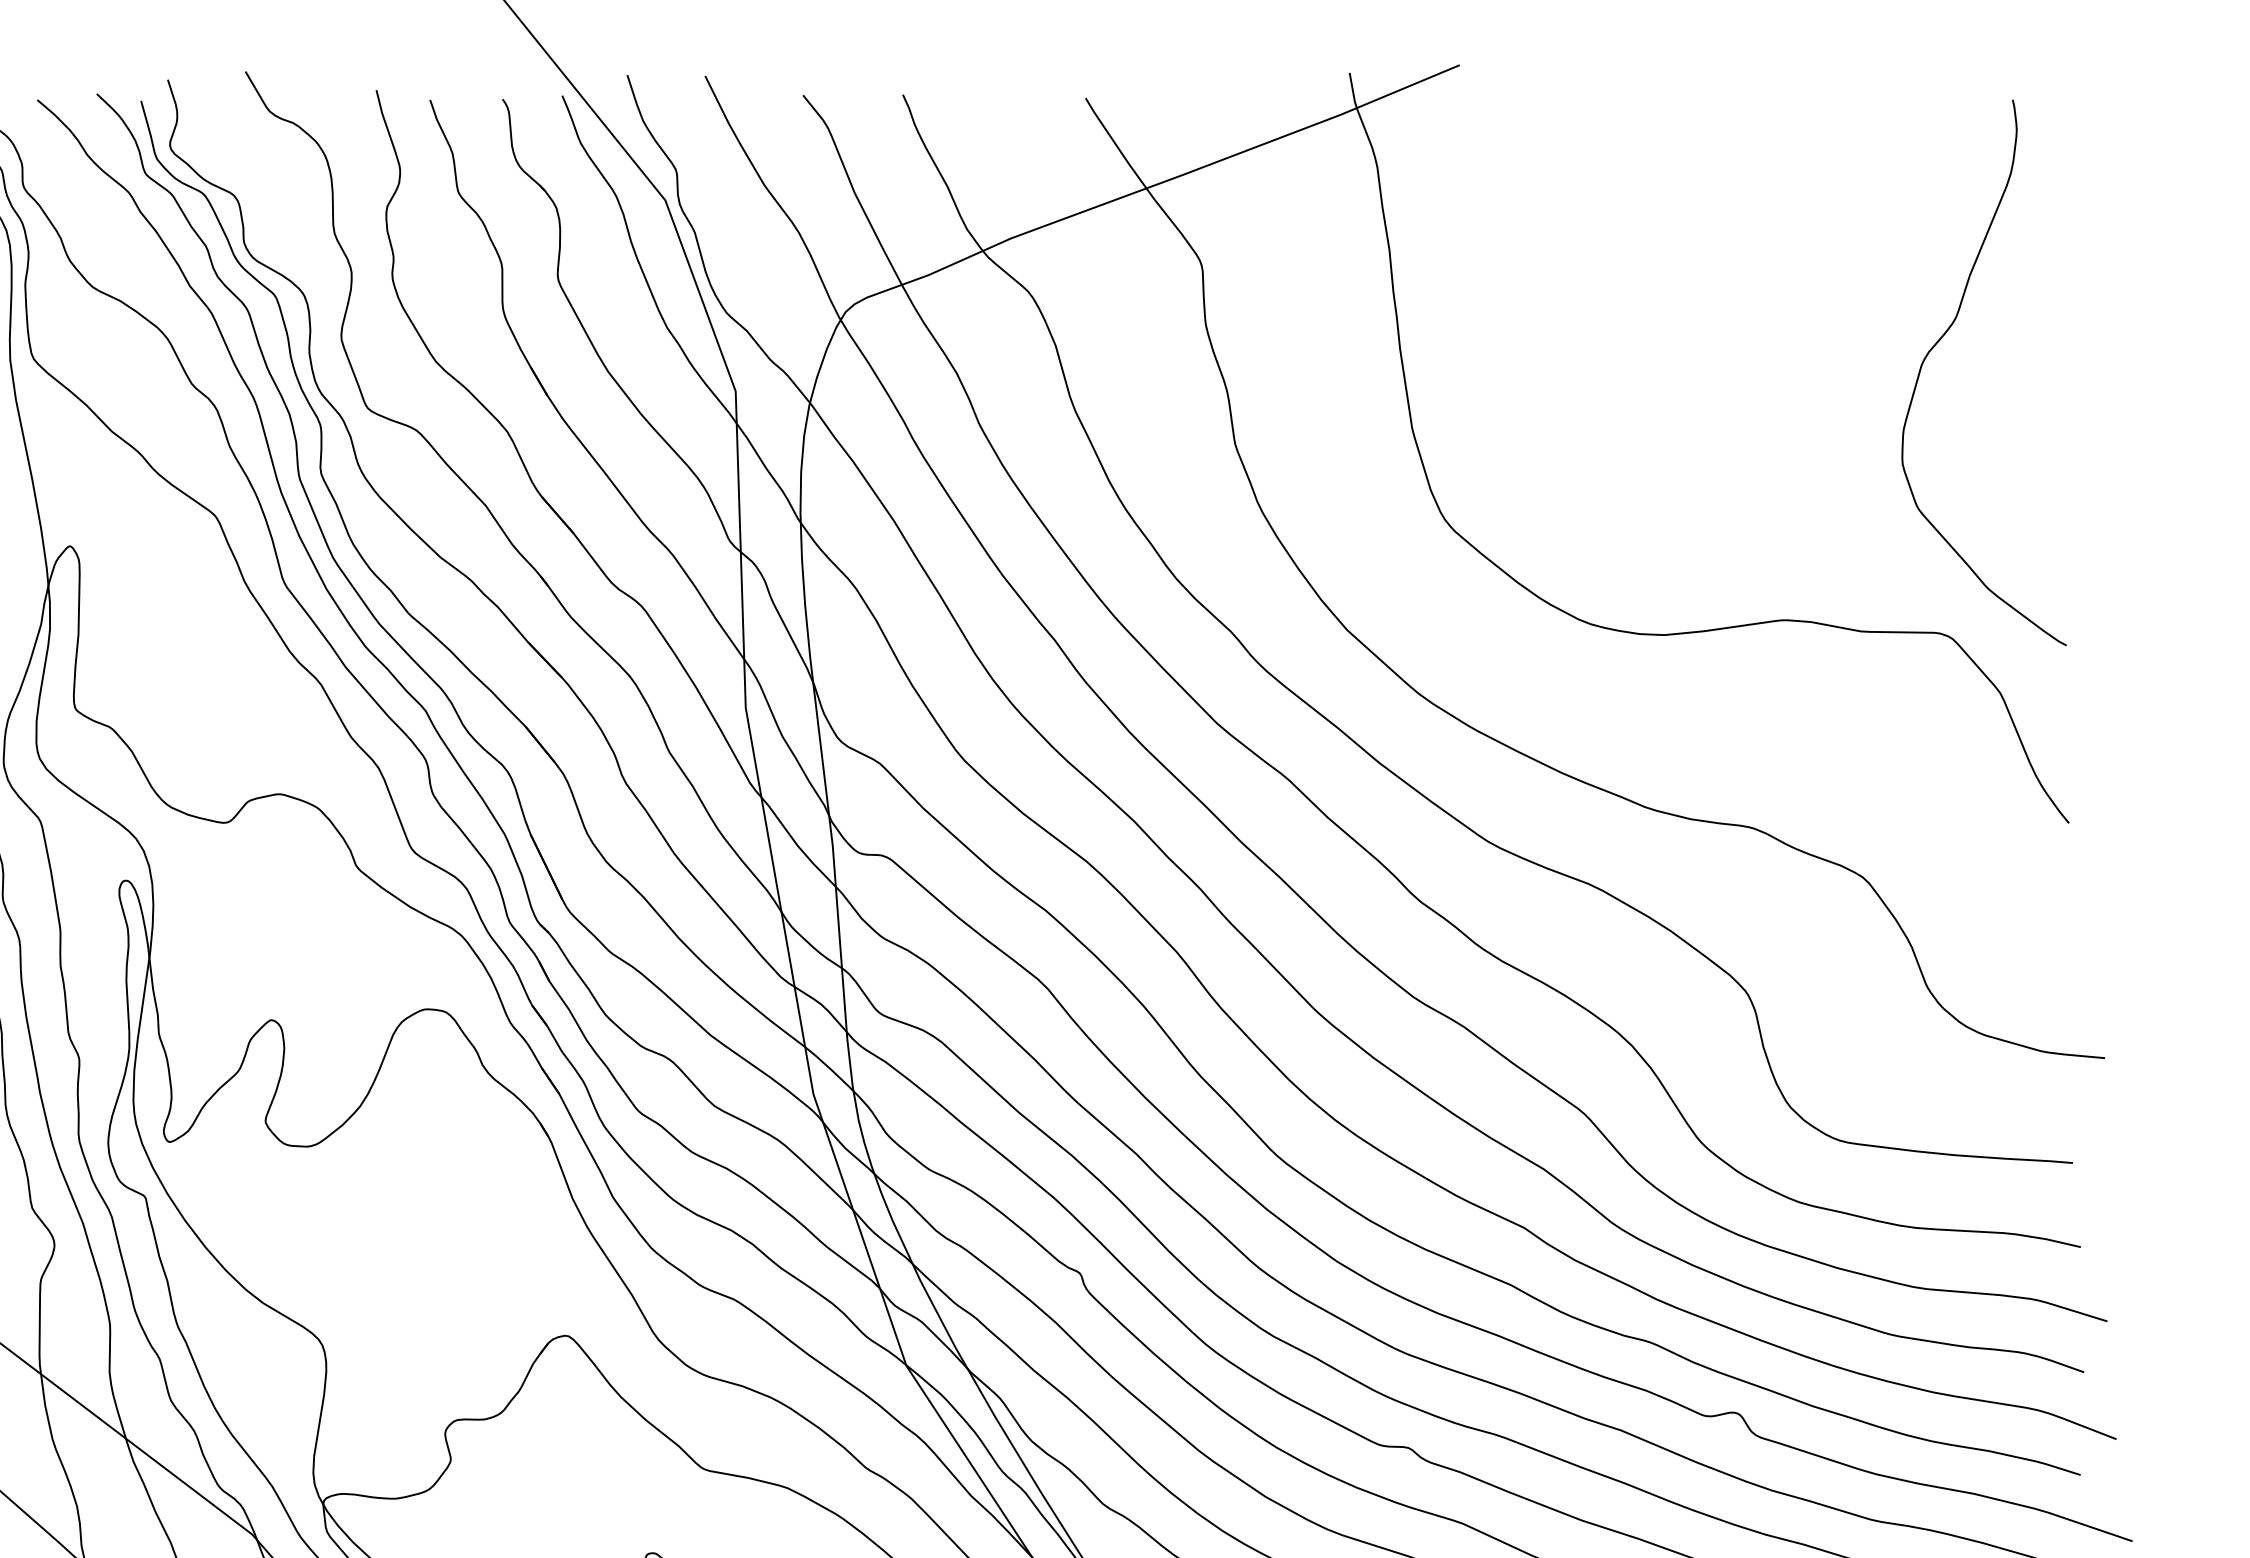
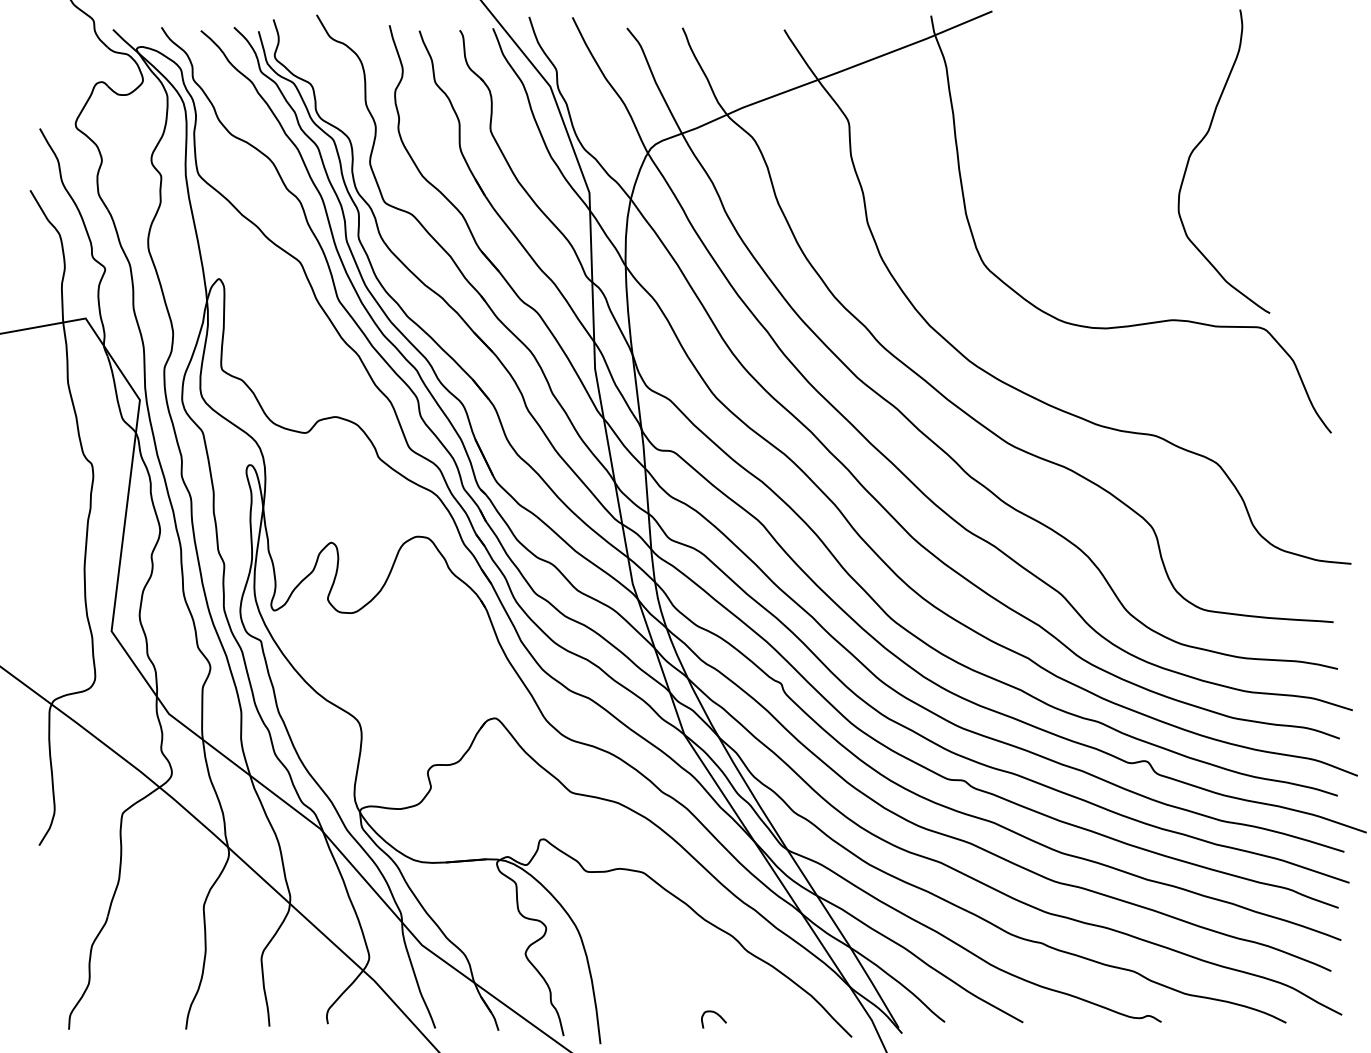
curve: (1945, 336) -> (1202, 141), moved

